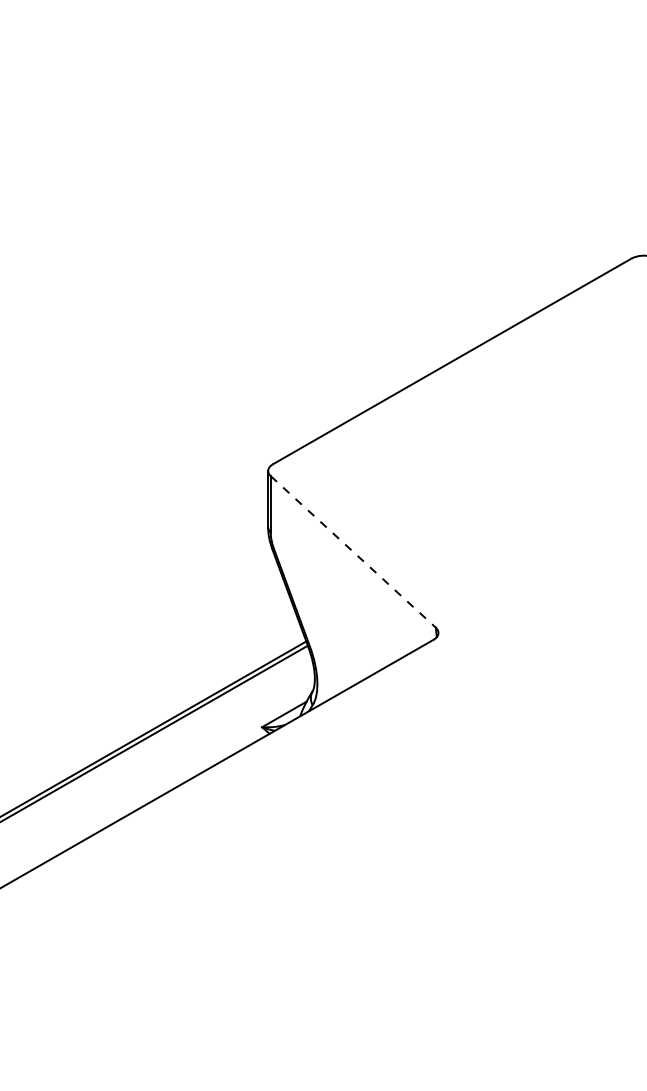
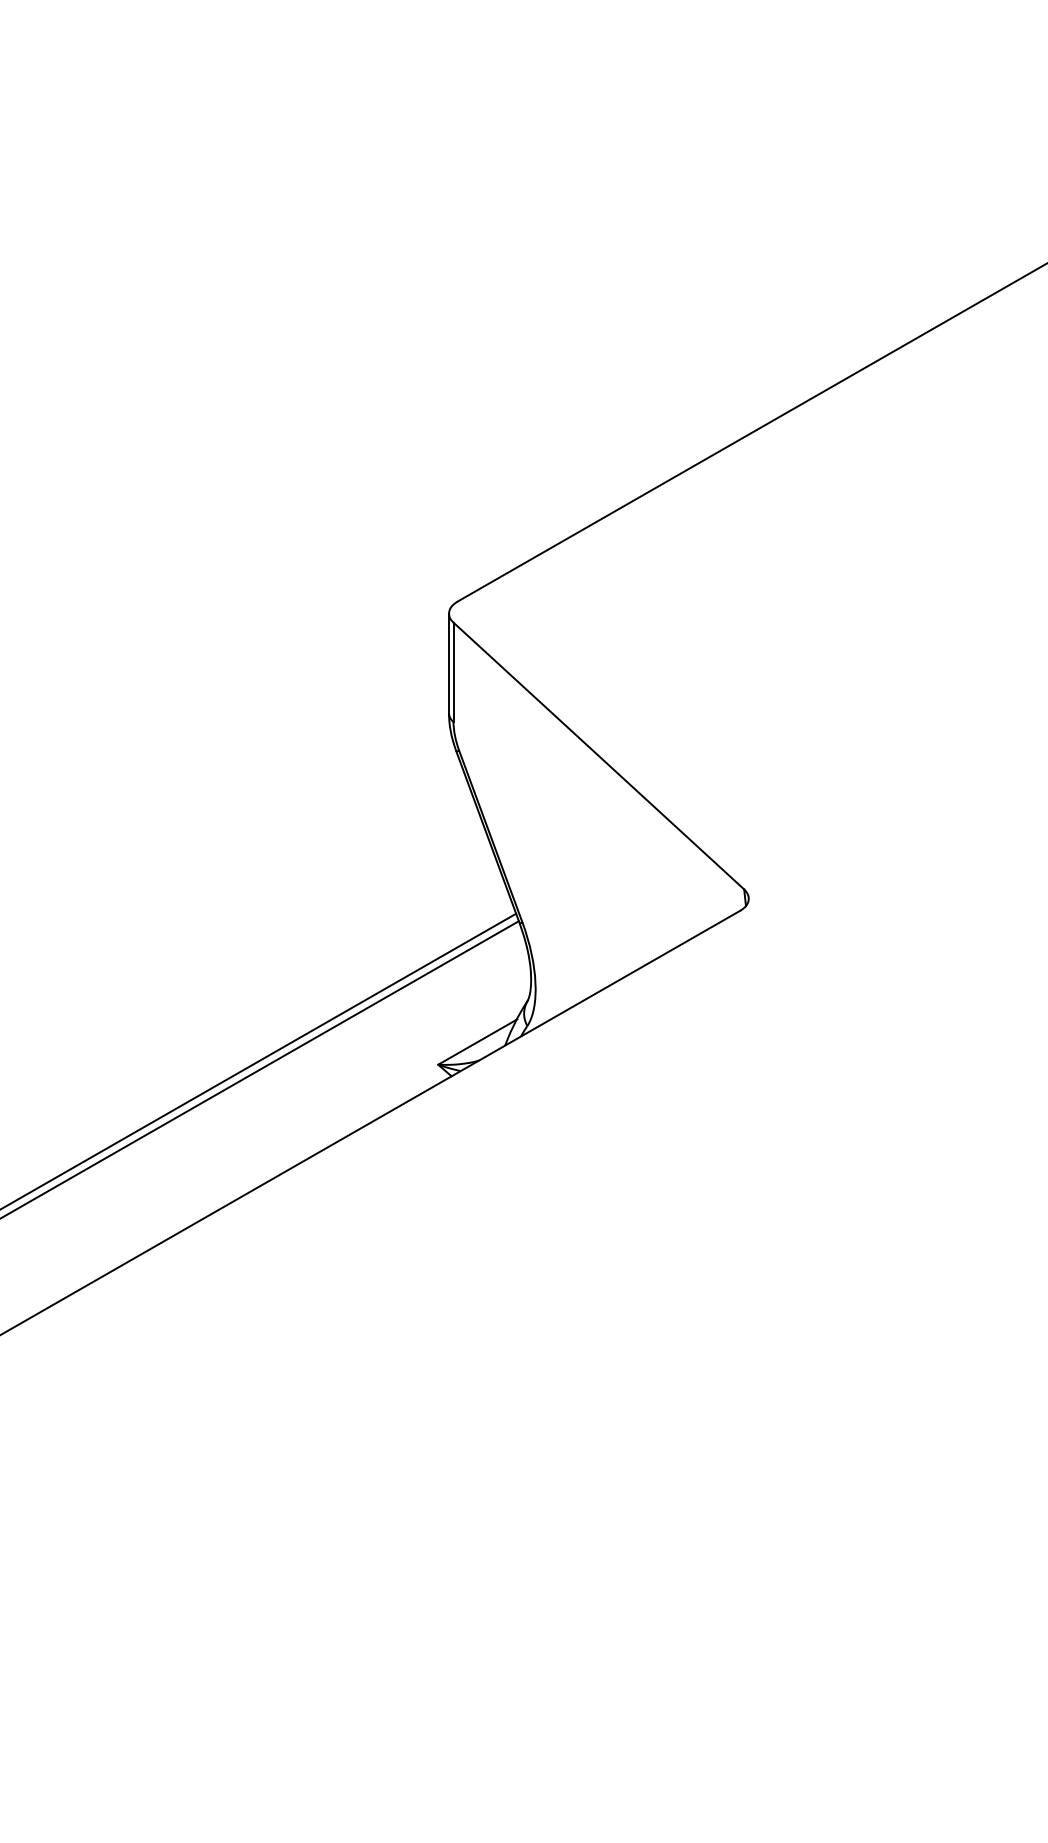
line: (353, 552) -> (599, 757), dashed -> solid

